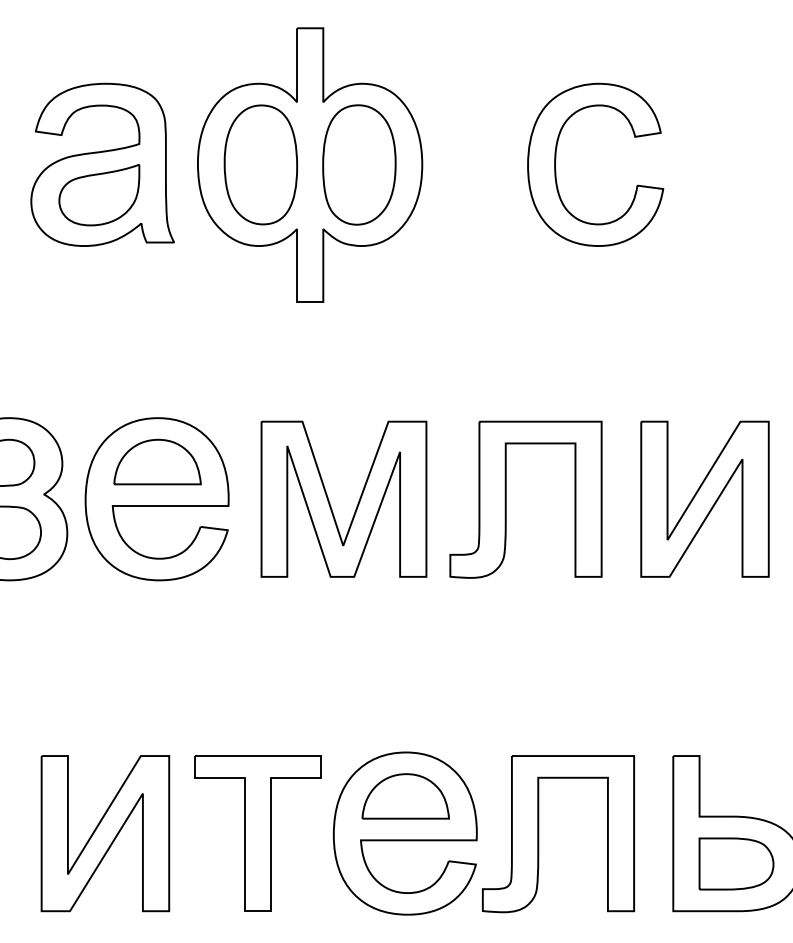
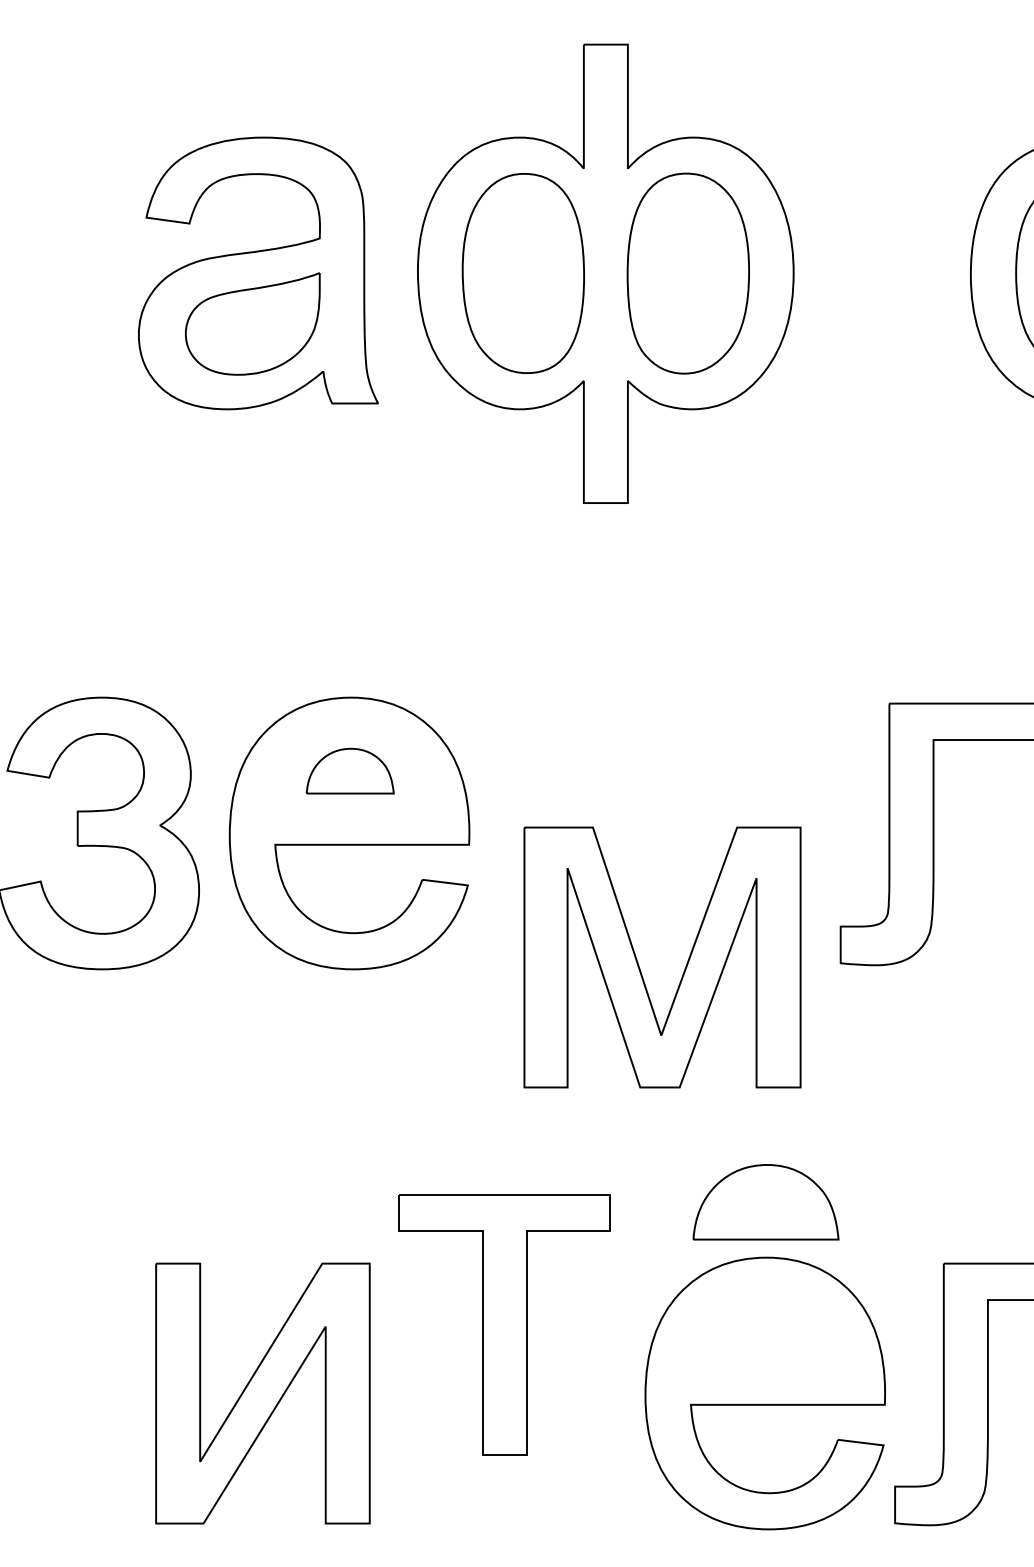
part: (157, 461) -> (350, 770), size x0.6
part: (330, 503) -> (639, 964), moved
part: (405, 796) -> (765, 1202), moved
part: (257, 833) -> (504, 1324), moved

